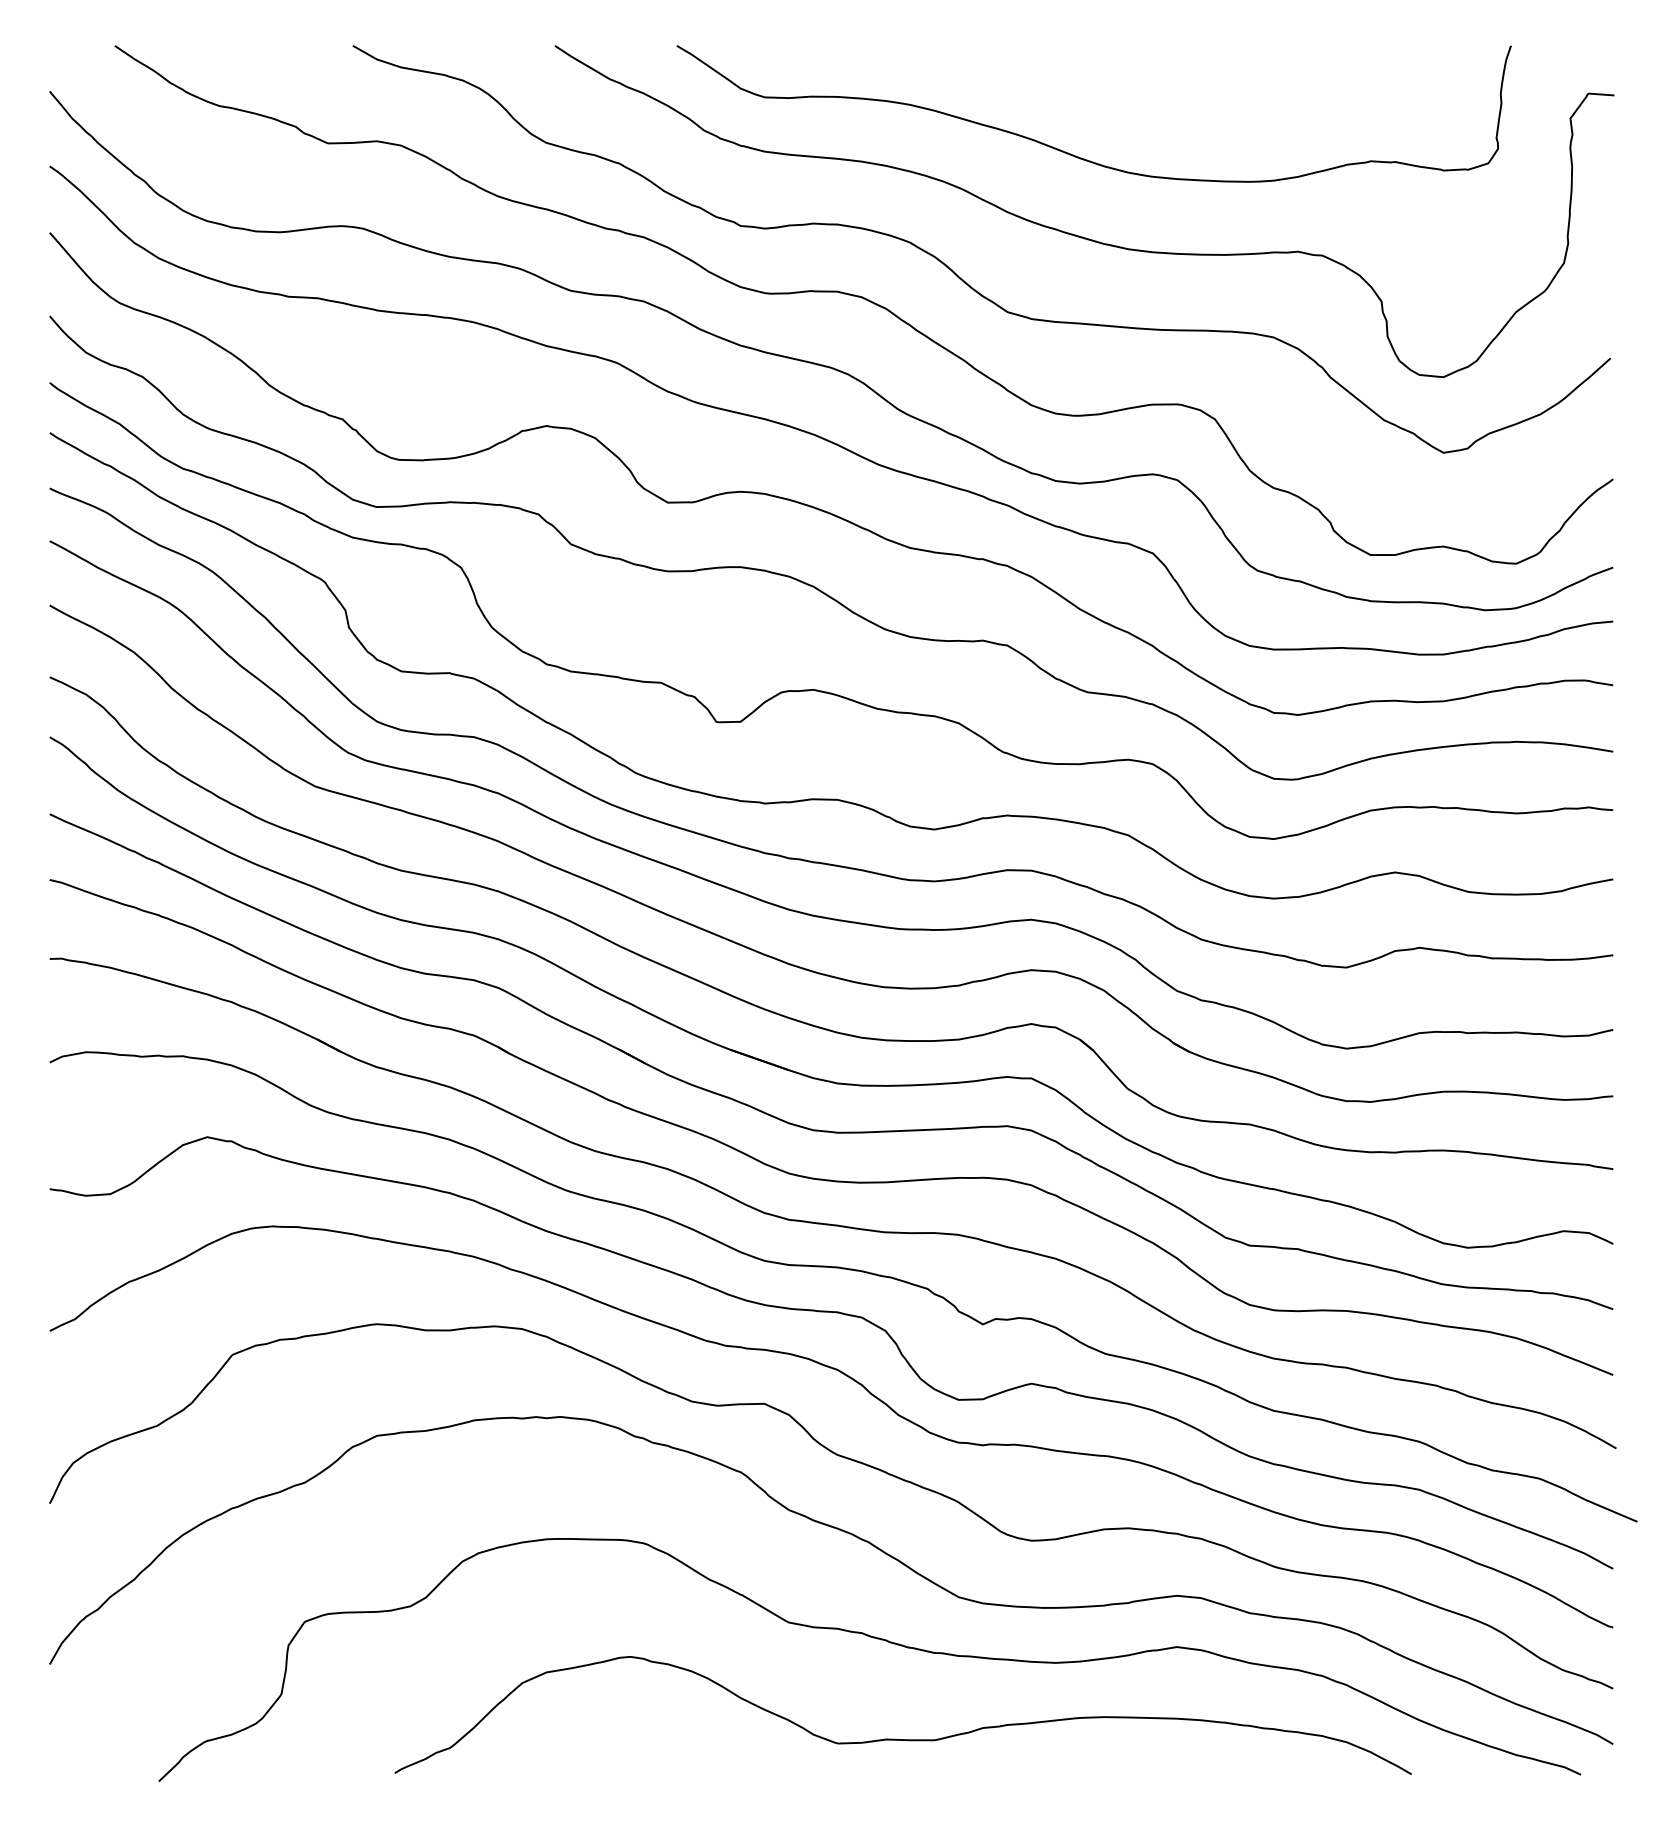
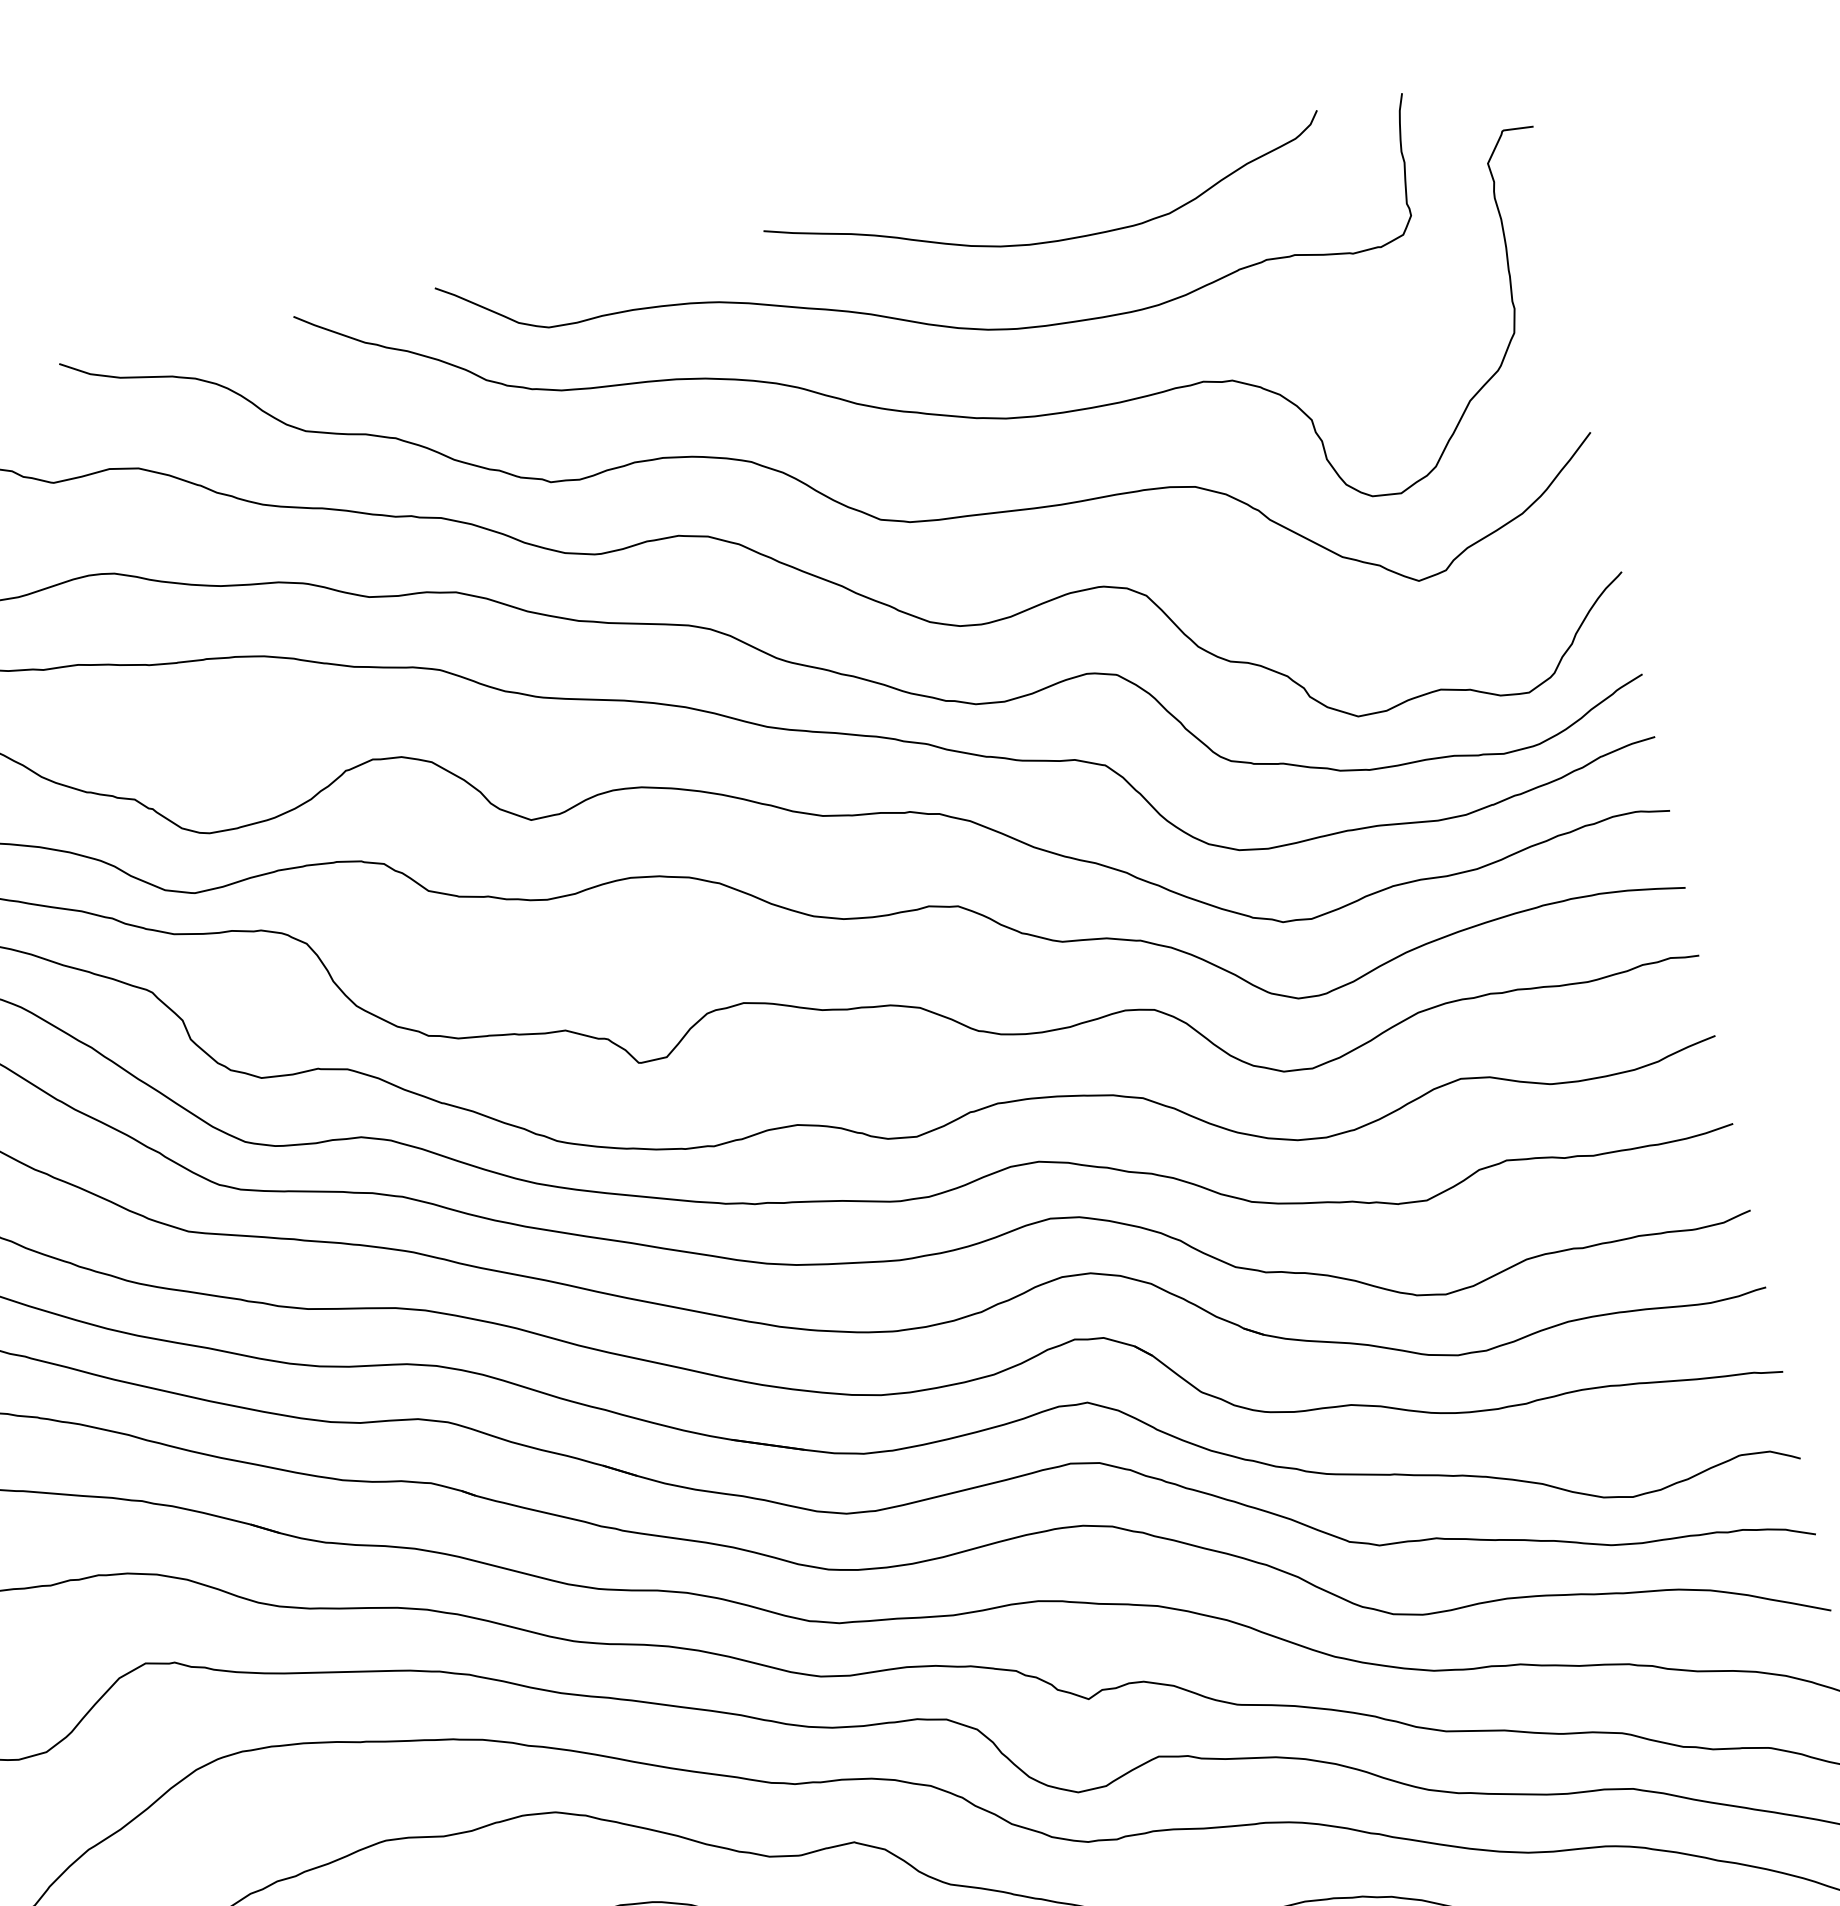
curve: (1198, 109) -> (1054, 240), added

